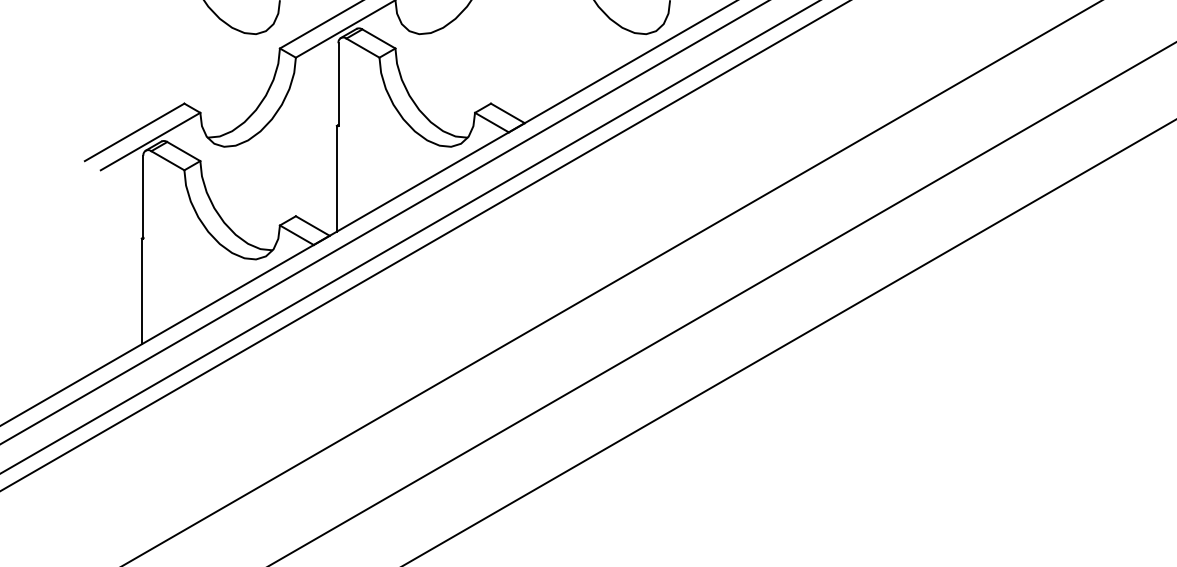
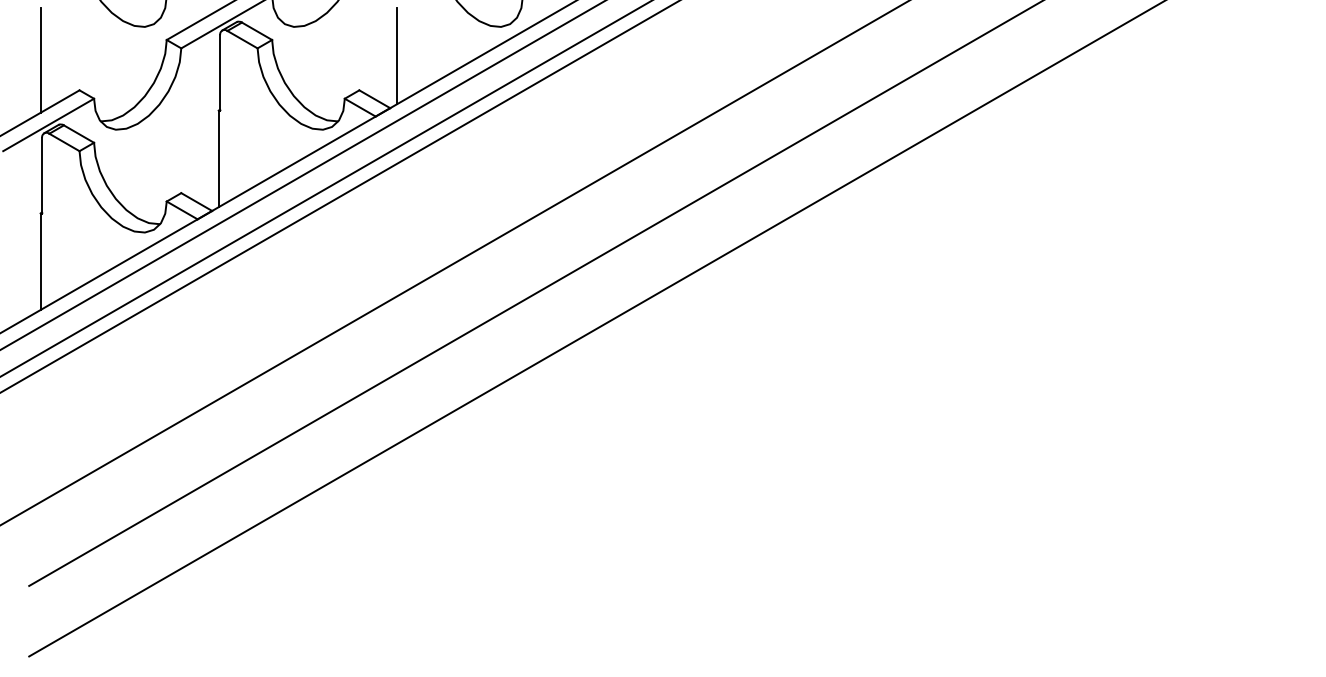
line: (531, 65) -> (396, 55), added
line: (141, 69) -> (40, 59), added

